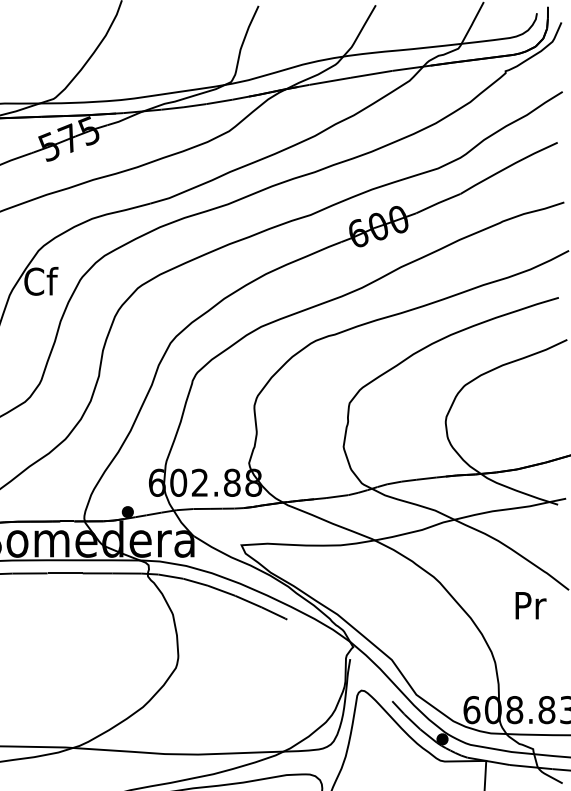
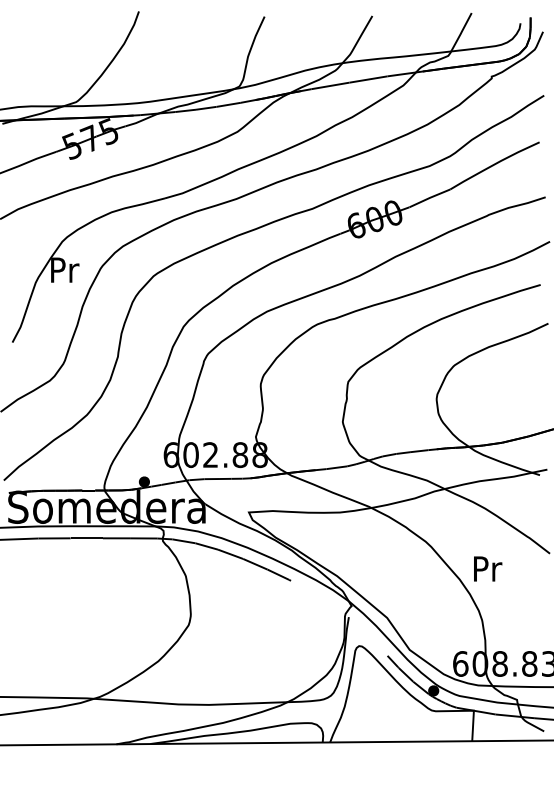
text: (40, 280) -> (64, 269), Cf -> Pr
text: (531, 605) -> (488, 568), moved

